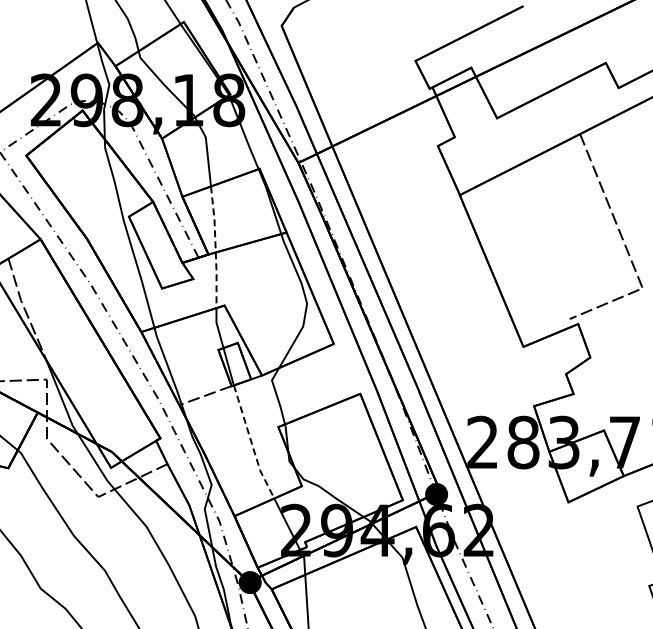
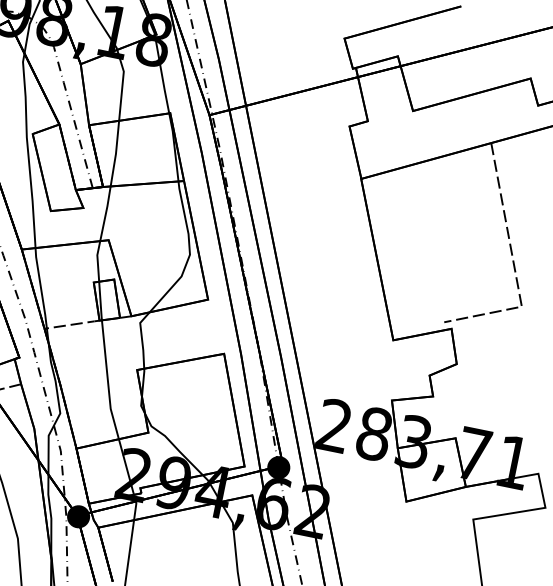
line: (215, 247) -> (111, 181), dashed -> solid
line: (252, 444) -> (108, 381), dashed -> solid

